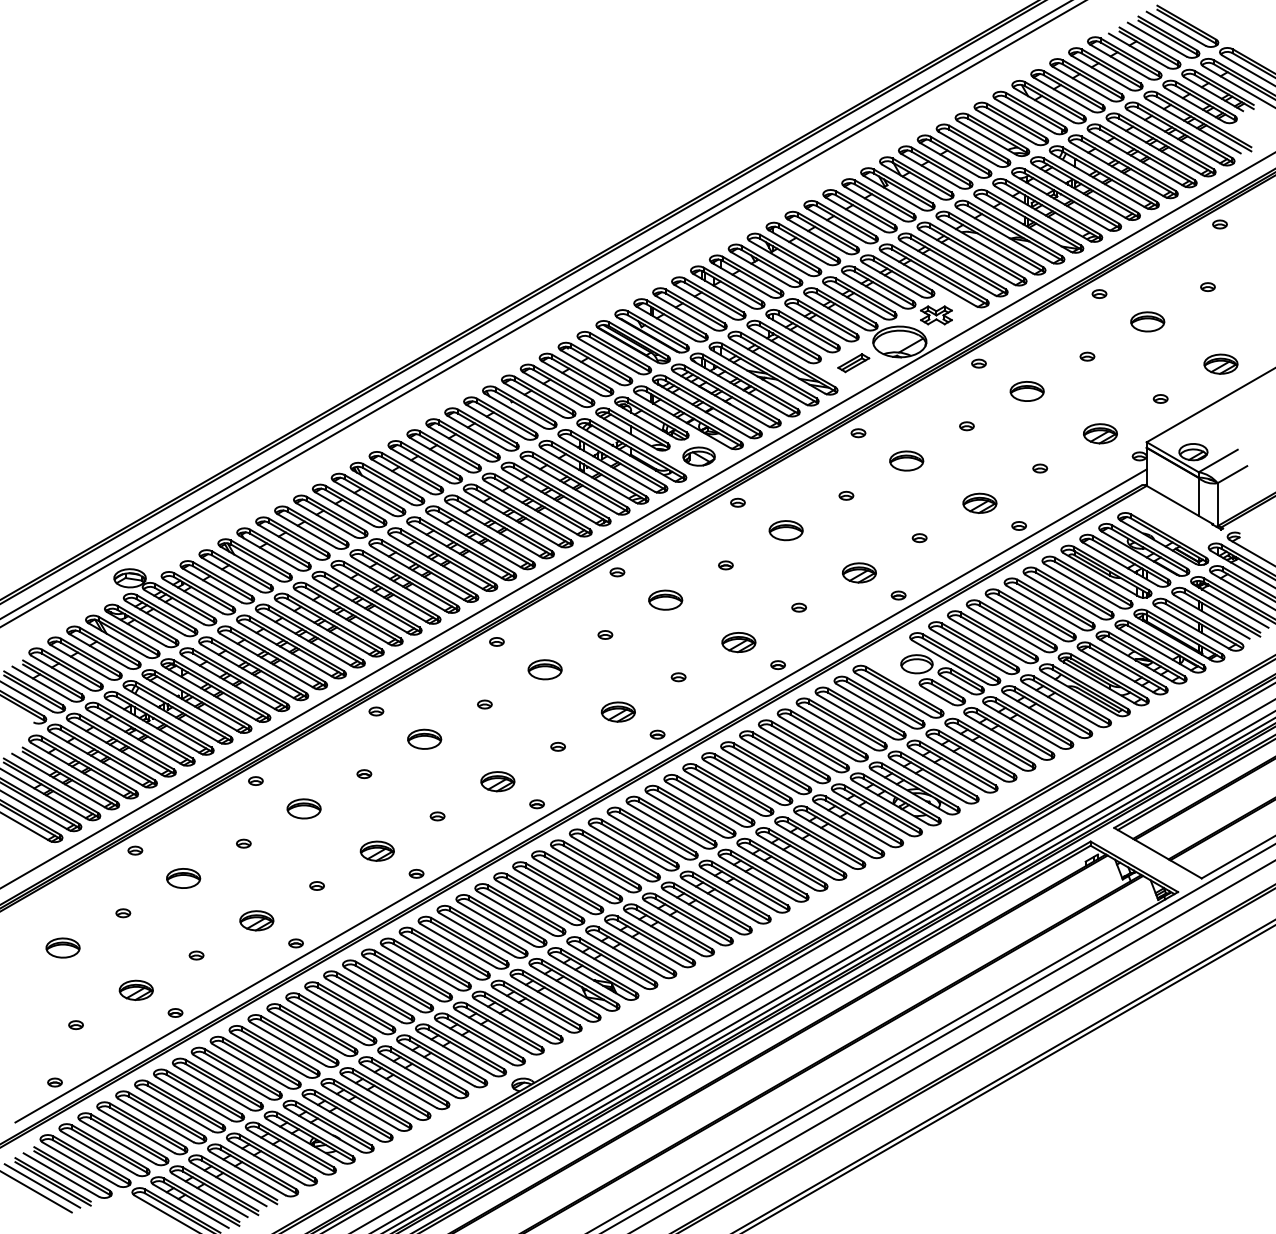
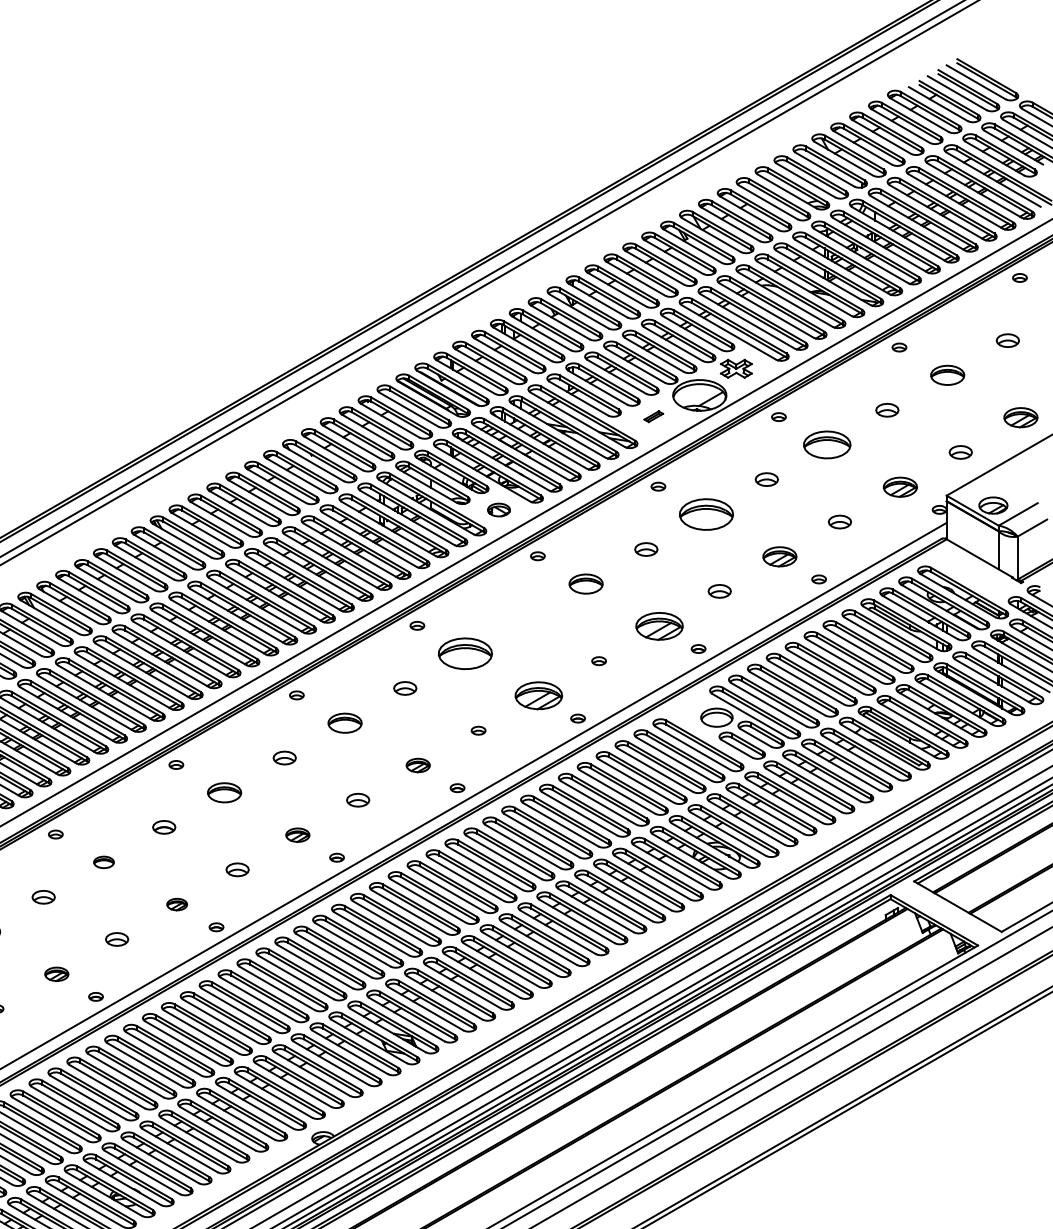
part: (1207, 286) -> (1007, 339), size x1.6
part: (1087, 356) -> (887, 409), size x1.6
part: (853, 363) -> (653, 416), size x0.6
part: (1026, 391) -> (826, 444), size x1.4
part: (1160, 398) -> (960, 451), size x1.6
part: (966, 426) -> (766, 479), size x1.6
part: (698, 456) -> (498, 509), size x0.7
part: (906, 460) -> (706, 513), size x1.6
part: (1040, 468) -> (840, 521), size x1.6
part: (846, 495) -> (646, 548), size x1.6
part: (919, 538) -> (719, 591), size x1.6
part: (725, 565) -> (525, 618), removed
part: (858, 572) -> (658, 625), size x1.4
part: (665, 599) -> (465, 652), size x1.6
part: (605, 634) -> (405, 687), size x1.6
part: (738, 642) -> (538, 695), size x1.4
part: (484, 704) -> (284, 757), size x1.6
part: (617, 711) -> (417, 764), size x0.7
part: (557, 746) -> (357, 799), size x1.6
part: (364, 774) -> (164, 827), size x1.6
part: (497, 781) -> (297, 834), size x0.7
part: (303, 808) -> (103, 861), size x0.6
part: (437, 816) -> (237, 869), size x1.6
part: (243, 843) -> (43, 896), size x1.6
part: (376, 850) -> (176, 903), size x0.6
part: (316, 885) -> (116, 938), size x1.6
part: (256, 920) -> (56, 973), size x0.7

